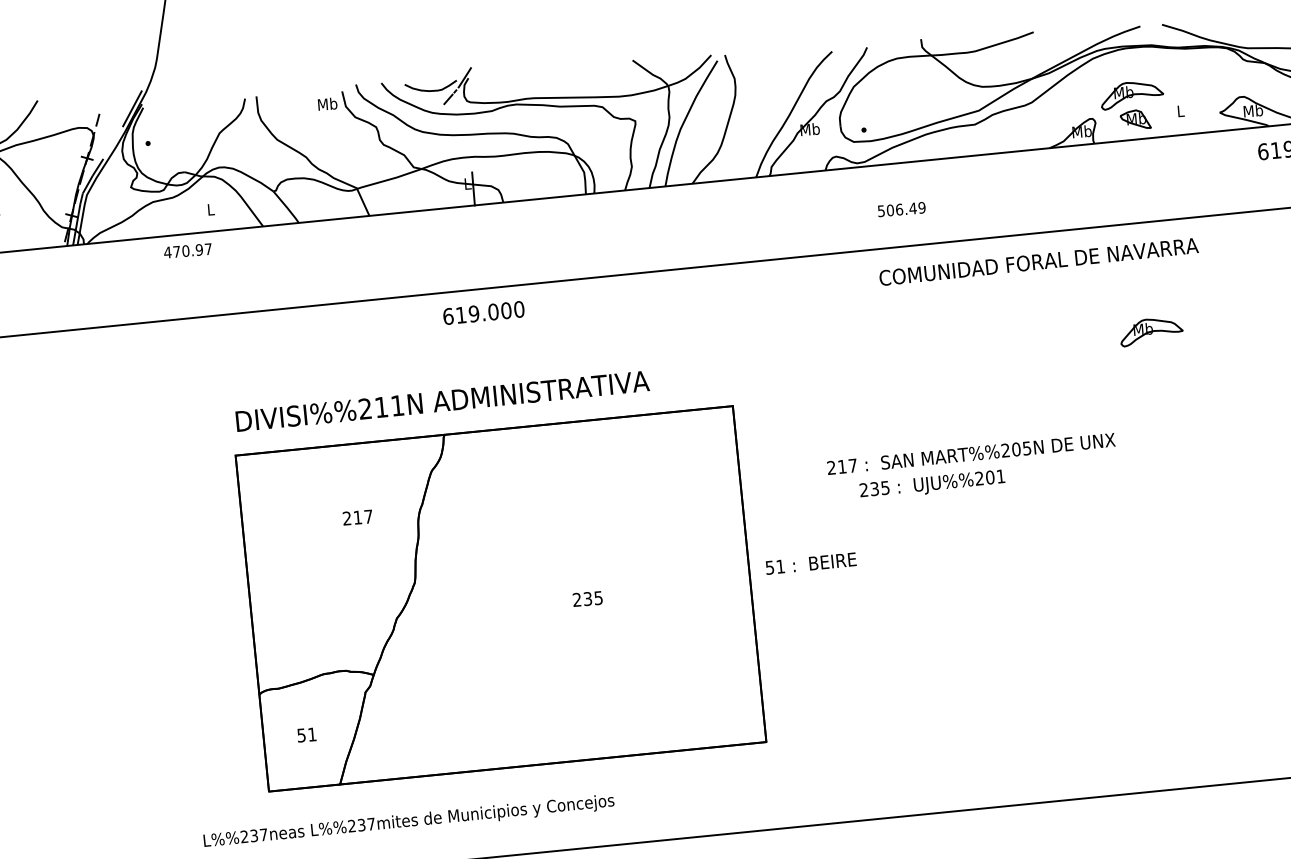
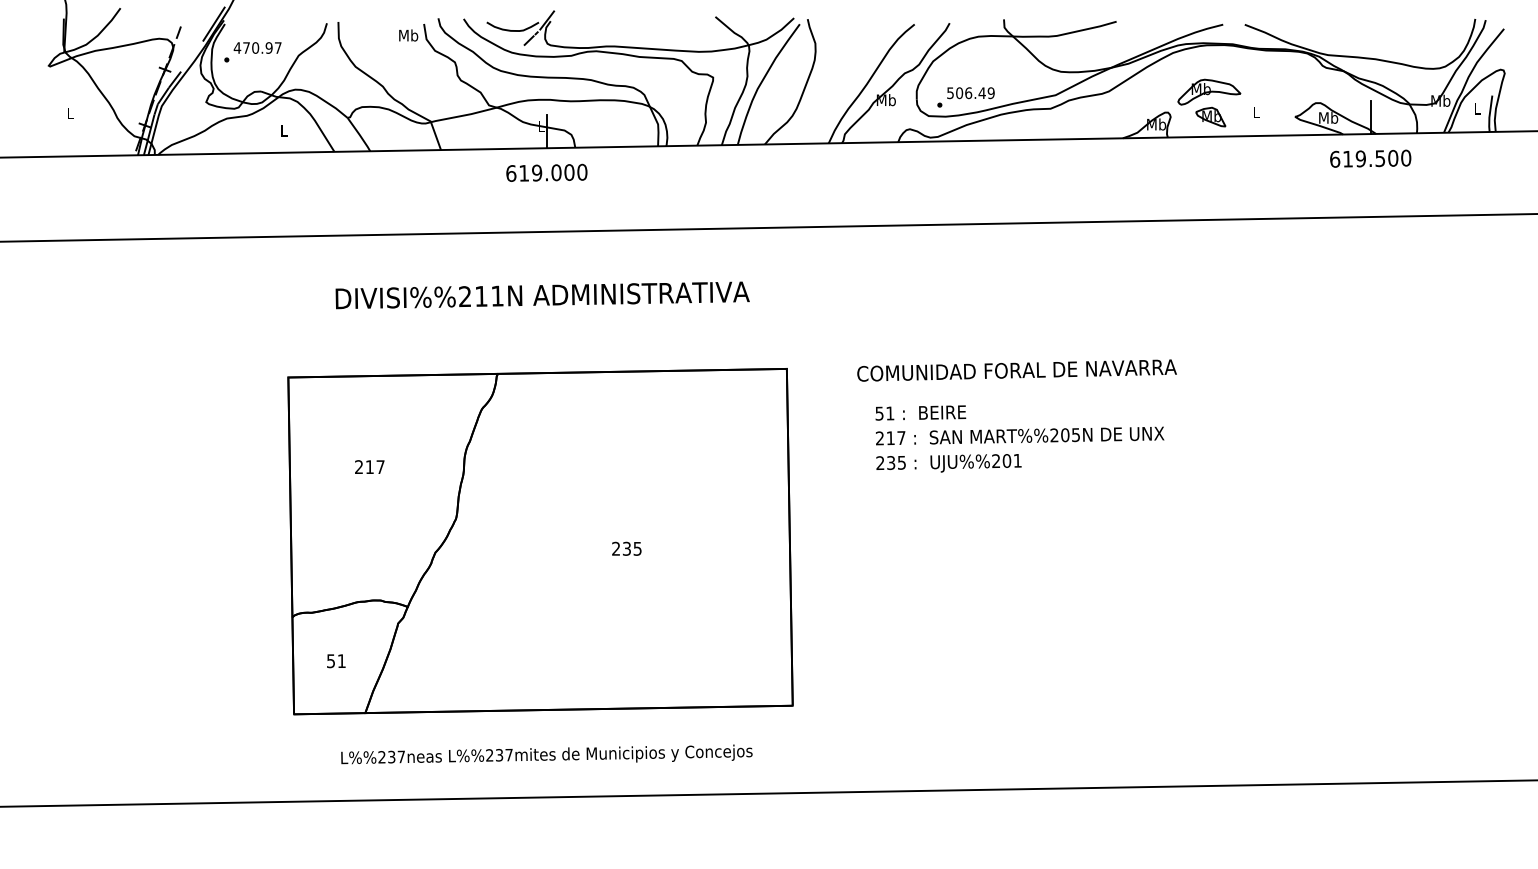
text: (901, 209) -> (970, 93), moved
text: (187, 250) -> (257, 47), moved
text: (1038, 261) -> (1016, 370), moved
text: (483, 312) -> (546, 172), moved
part: (1151, 331) -> (1209, 328), removed
text: (442, 401) -> (542, 295), moved
text: (932, 484) -> (948, 463), moved
text: (357, 517) -> (369, 466), moved
text: (810, 563) -> (920, 412), moved
text: (408, 820) -> (546, 754), moved

